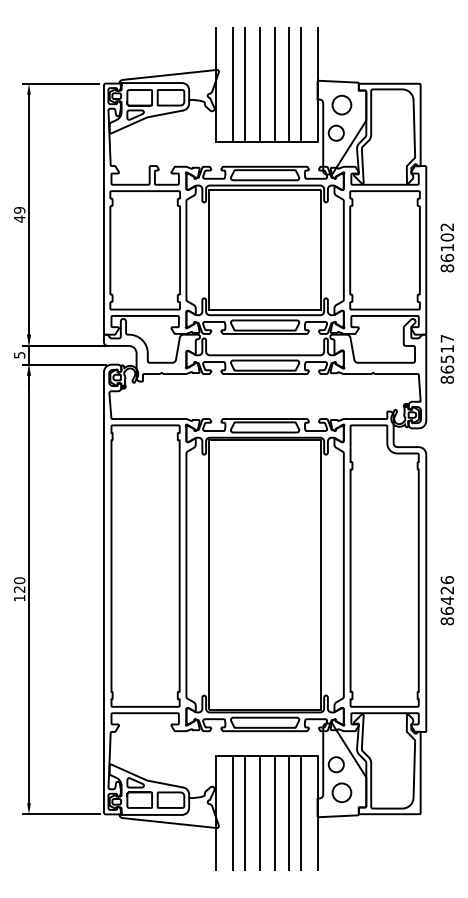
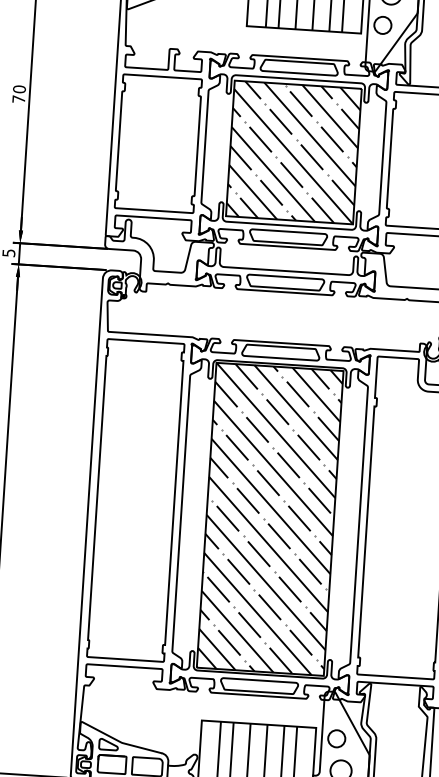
text: (19, 214) -> (19, 94), 49 -> 70
hatch: (264, 250) -> (293, 152), added
hatch: (264, 575) -> (269, 519), added

